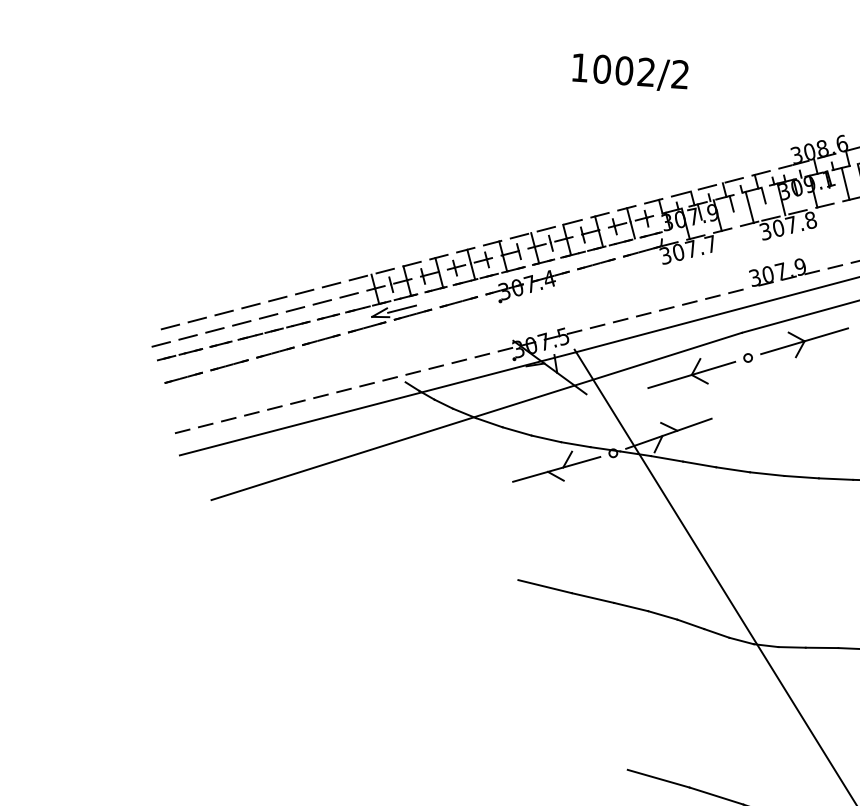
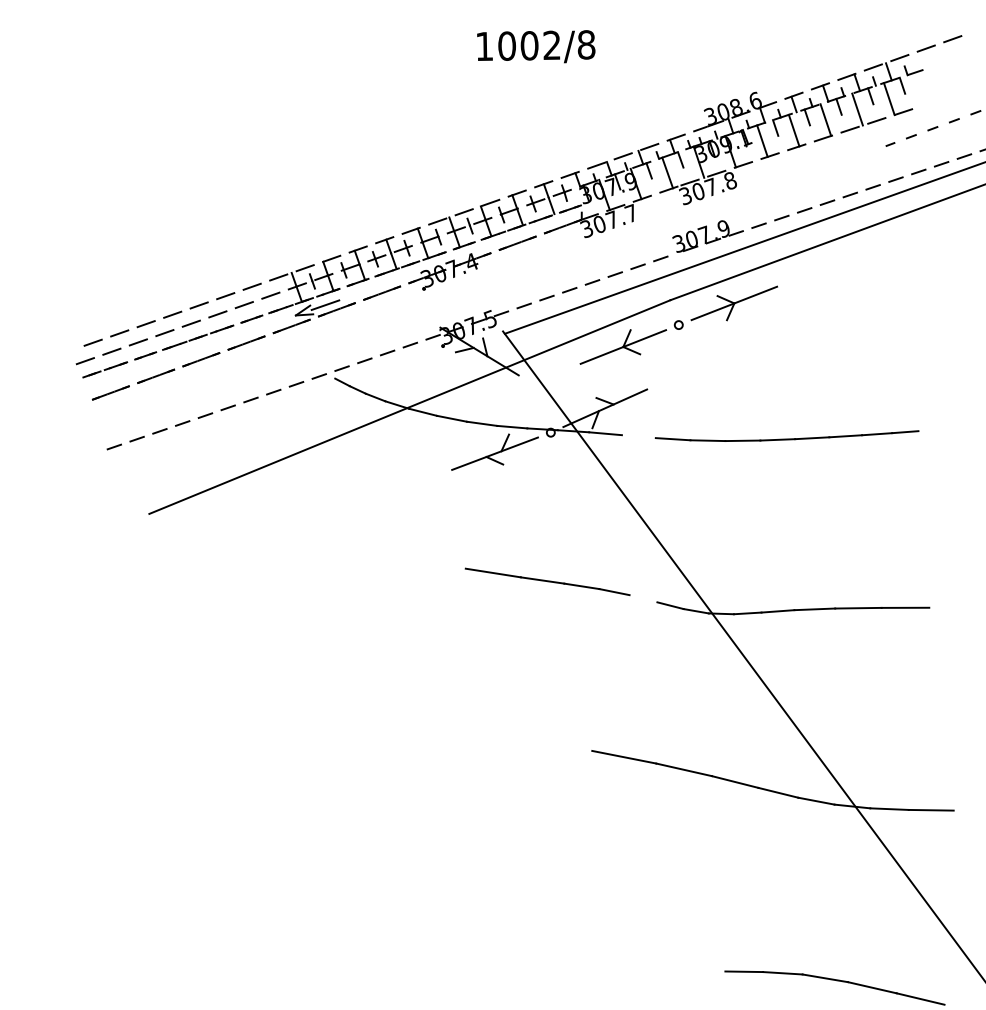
text: (680, 74) -> (586, 44), 1002/2 -> 1002/8
line: (377, 403) -> (308, 402), removed
line: (699, 464) -> (638, 436), removed
line: (690, 624) -> (643, 598), removed

